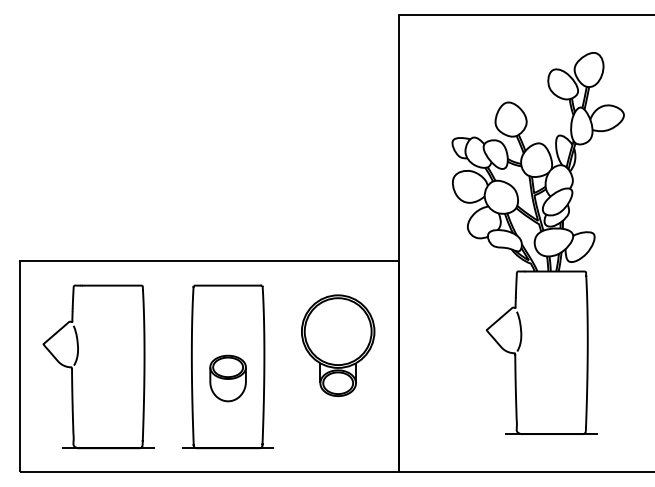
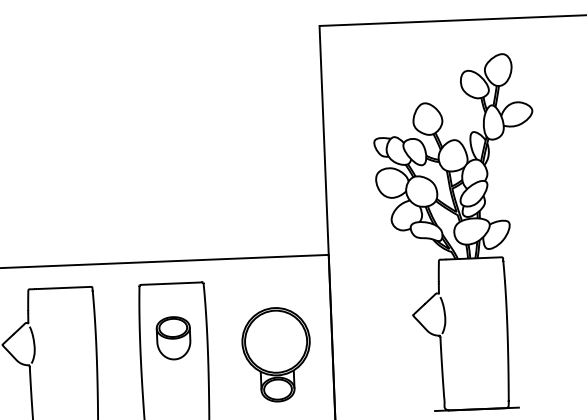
part: (338, 345) -> (276, 354), moved
part: (227, 378) -> (173, 338), moved

